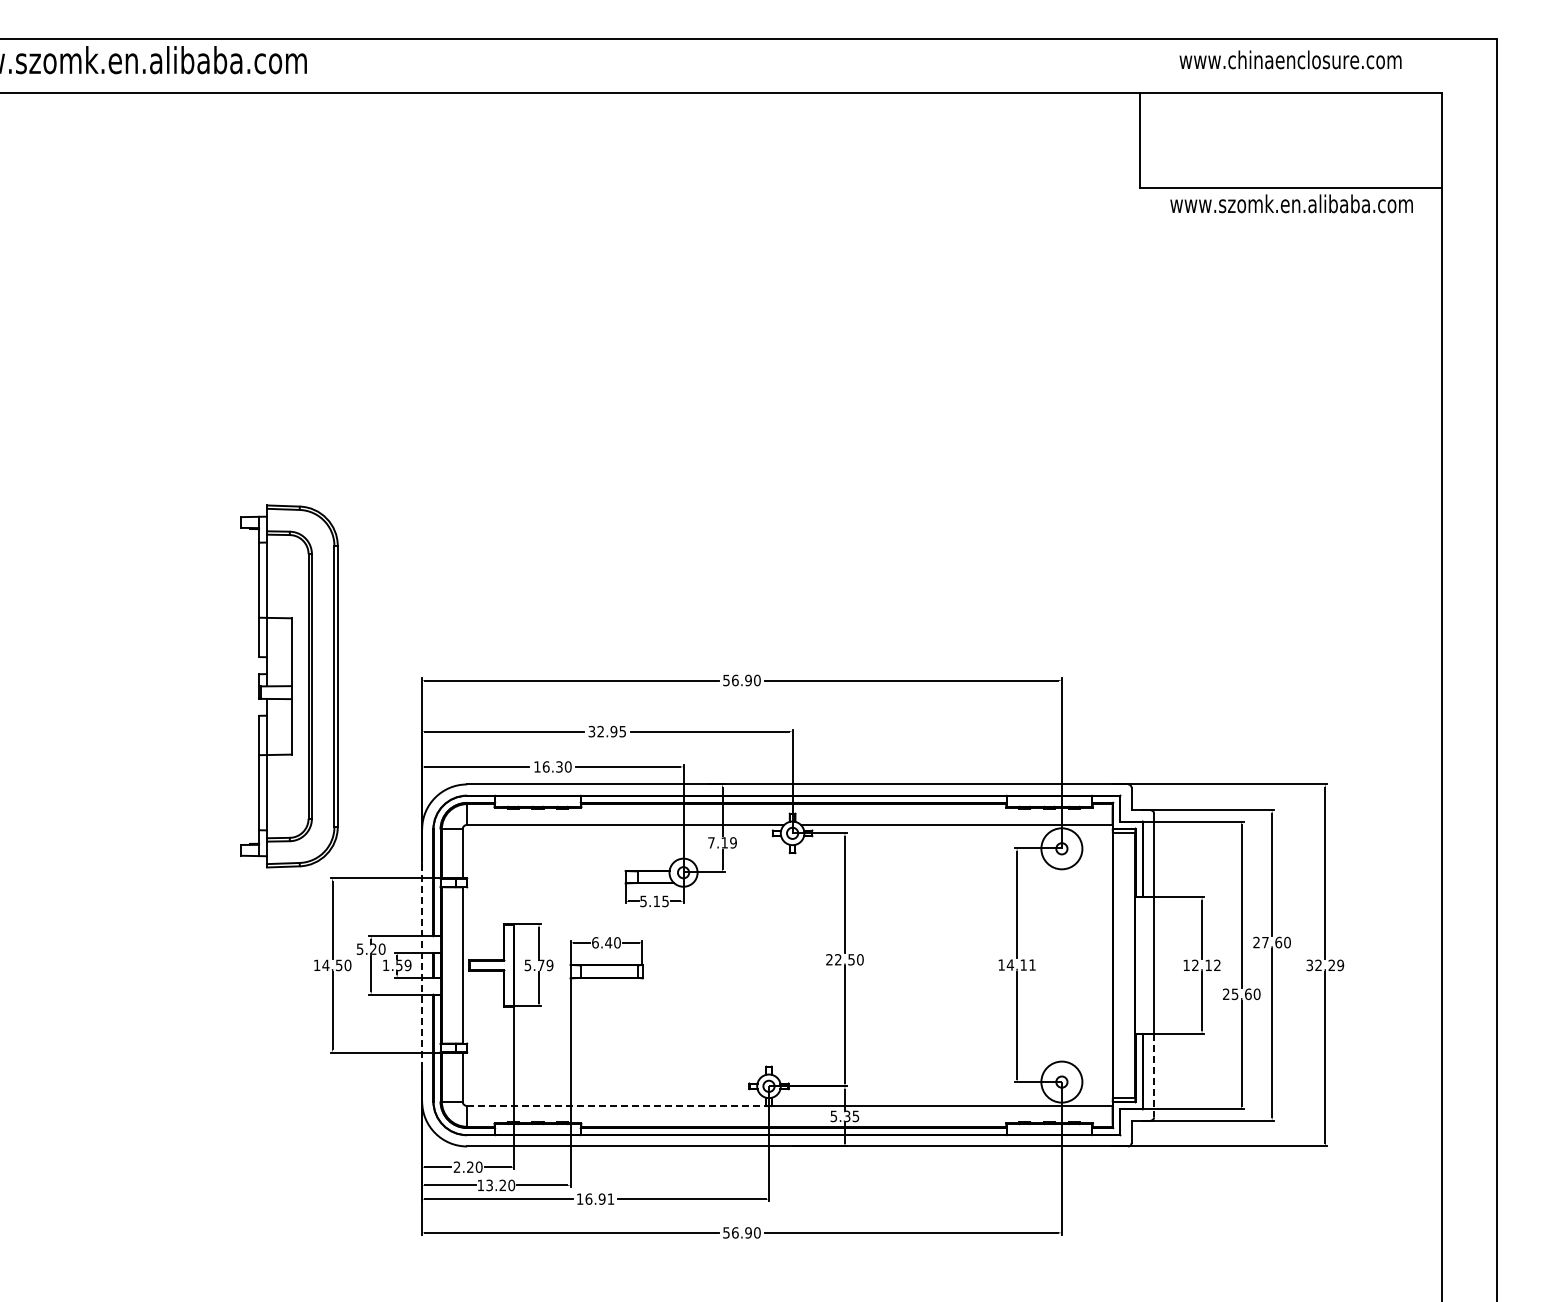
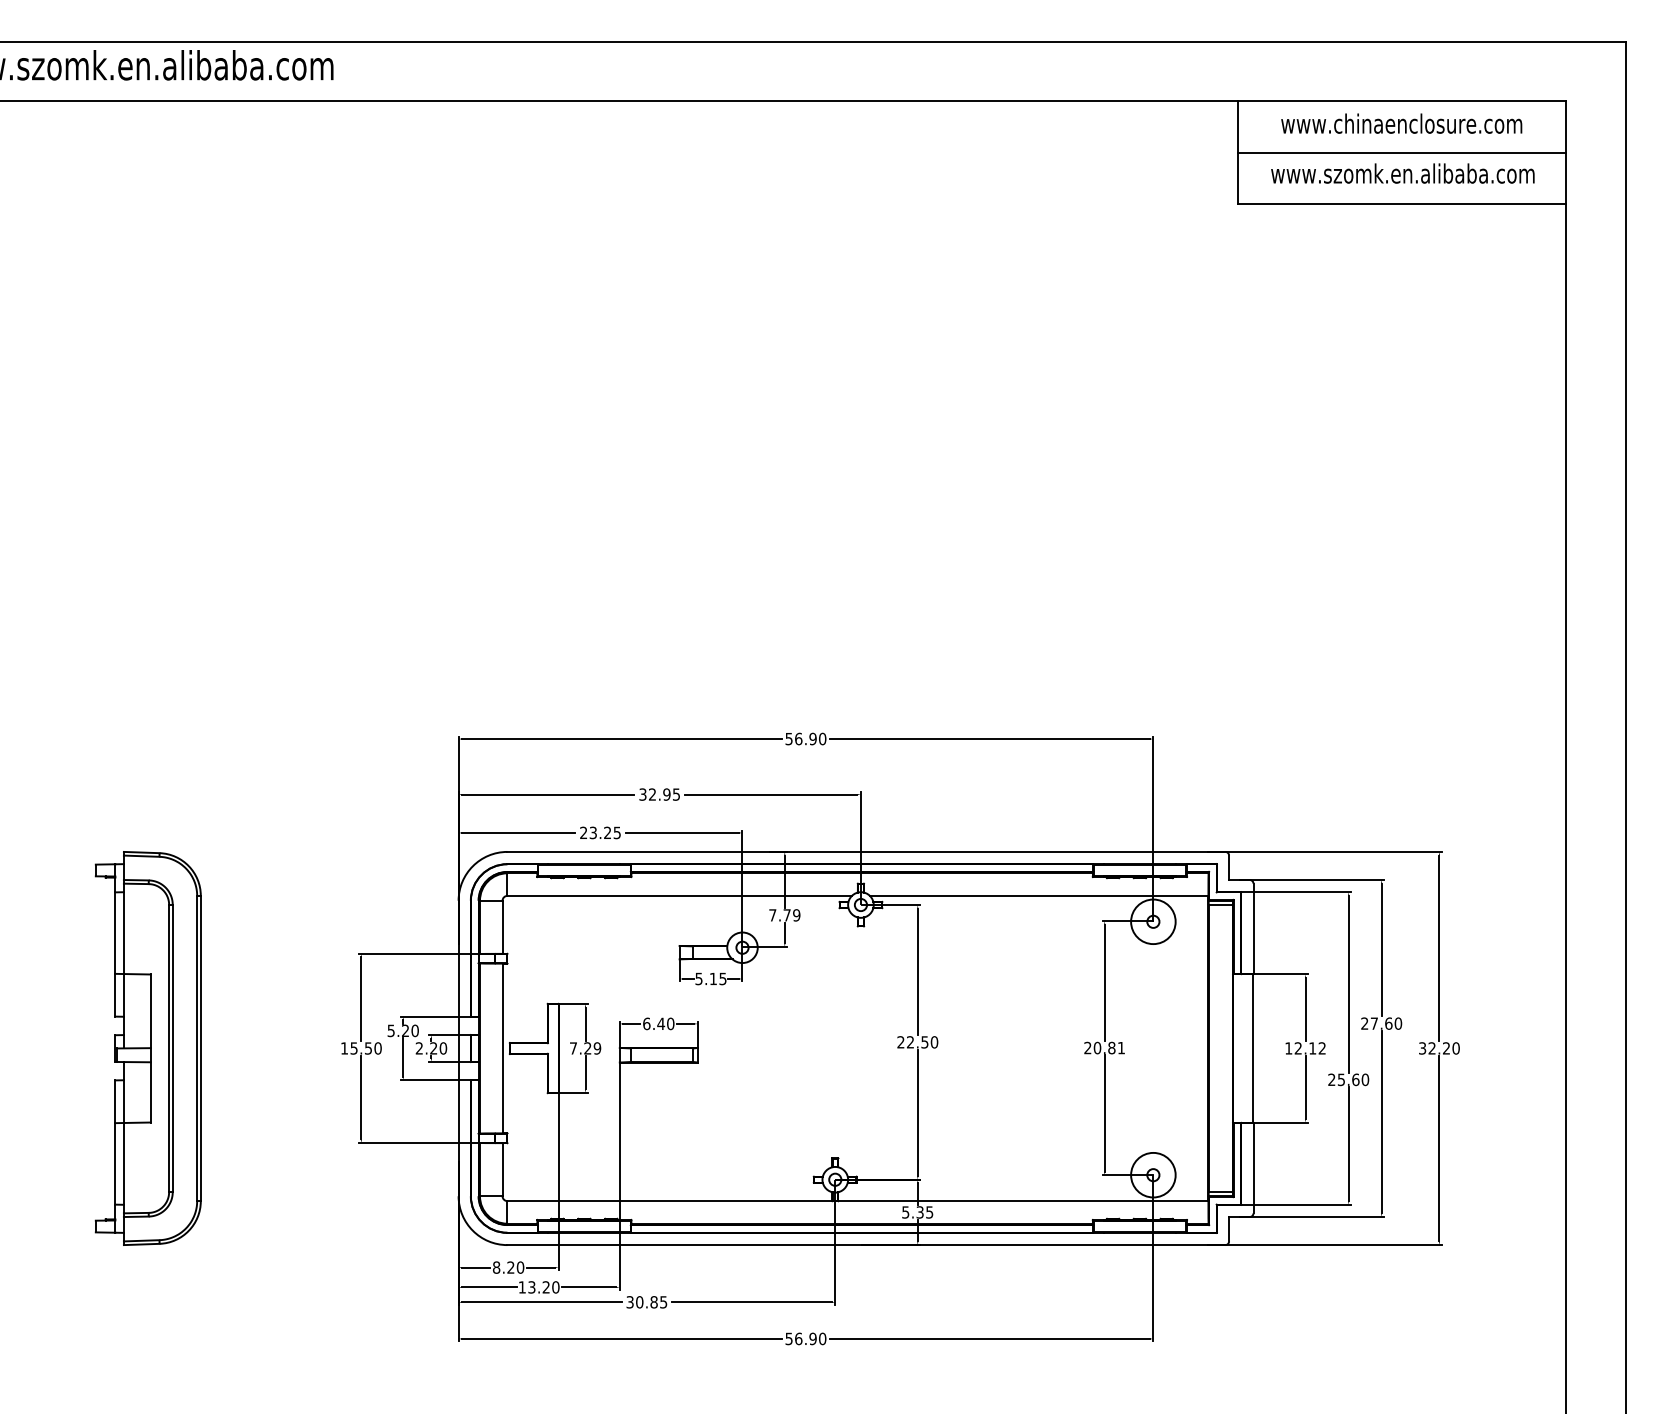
text: (1290, 59) -> (1401, 123), moved
line: (1290, 140) -> (1401, 152), added
text: (1291, 203) -> (1402, 173), moved
part: (289, 686) -> (148, 1048), moved
text: (552, 766) -> (600, 832), 16.30 -> 23.25
text: (724, 842) -> (786, 914), 7.19 -> 7.79
line: (422, 964) -> (458, 1047), dashed -> solid
text: (1012, 964) -> (1099, 1047), 14.11 -> 20.81
text: (325, 965) -> (353, 1048), 14.50 -> 15.50
text: (396, 965) -> (430, 1048), 1.59 -> 2.20
text: (534, 965) -> (580, 1048), 5.79 -> 7.29
text: (1340, 965) -> (1455, 1048), 32.29 -> 32.20
line: (1154, 1075) -> (1253, 1168), dashed -> solid
line: (616, 1106) -> (669, 1201), dashed -> solid
text: (456, 1166) -> (495, 1266), 2.20 -> 8.20
text: (595, 1198) -> (646, 1301), 16.91 -> 30.85

